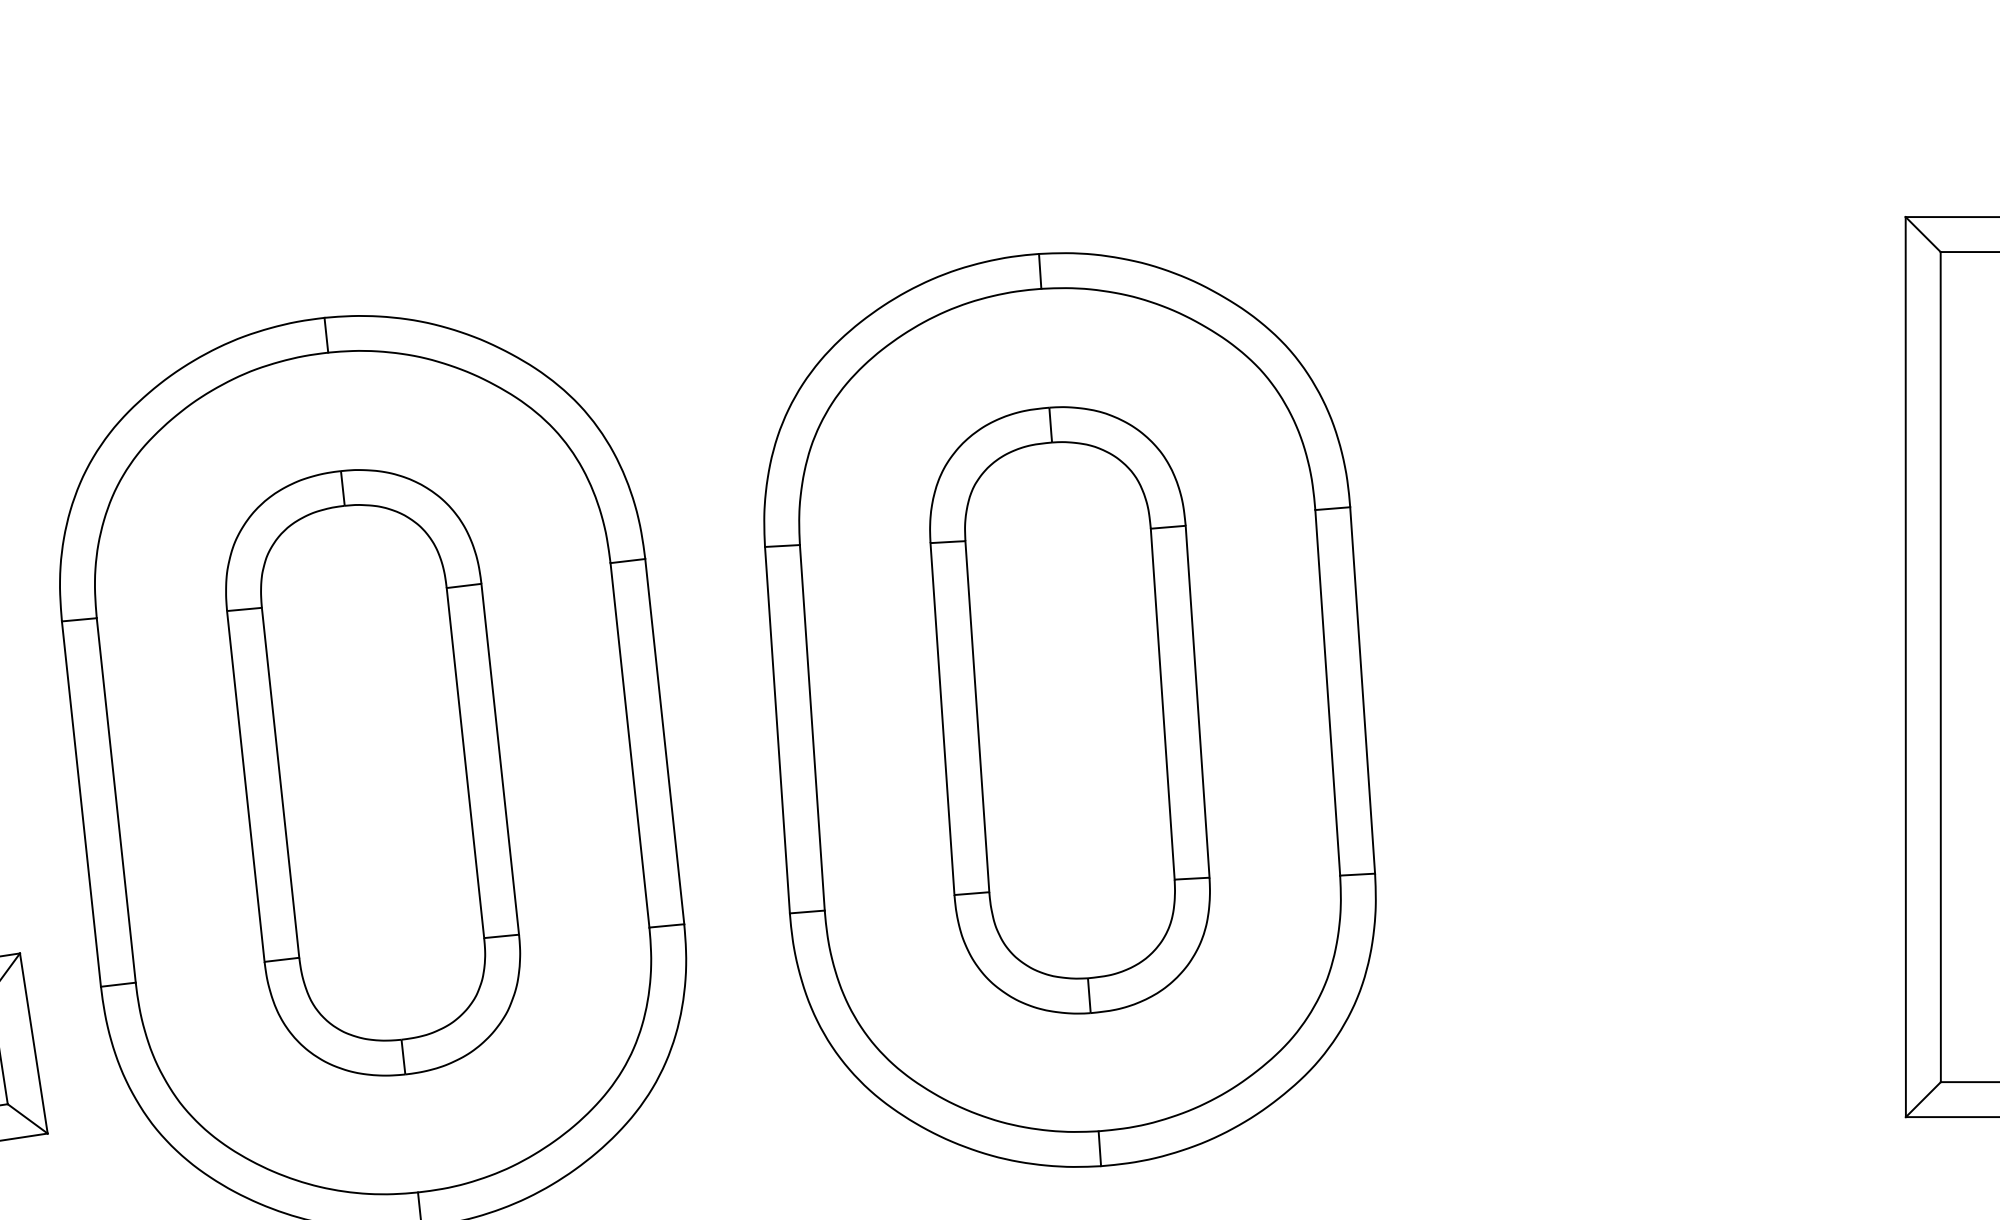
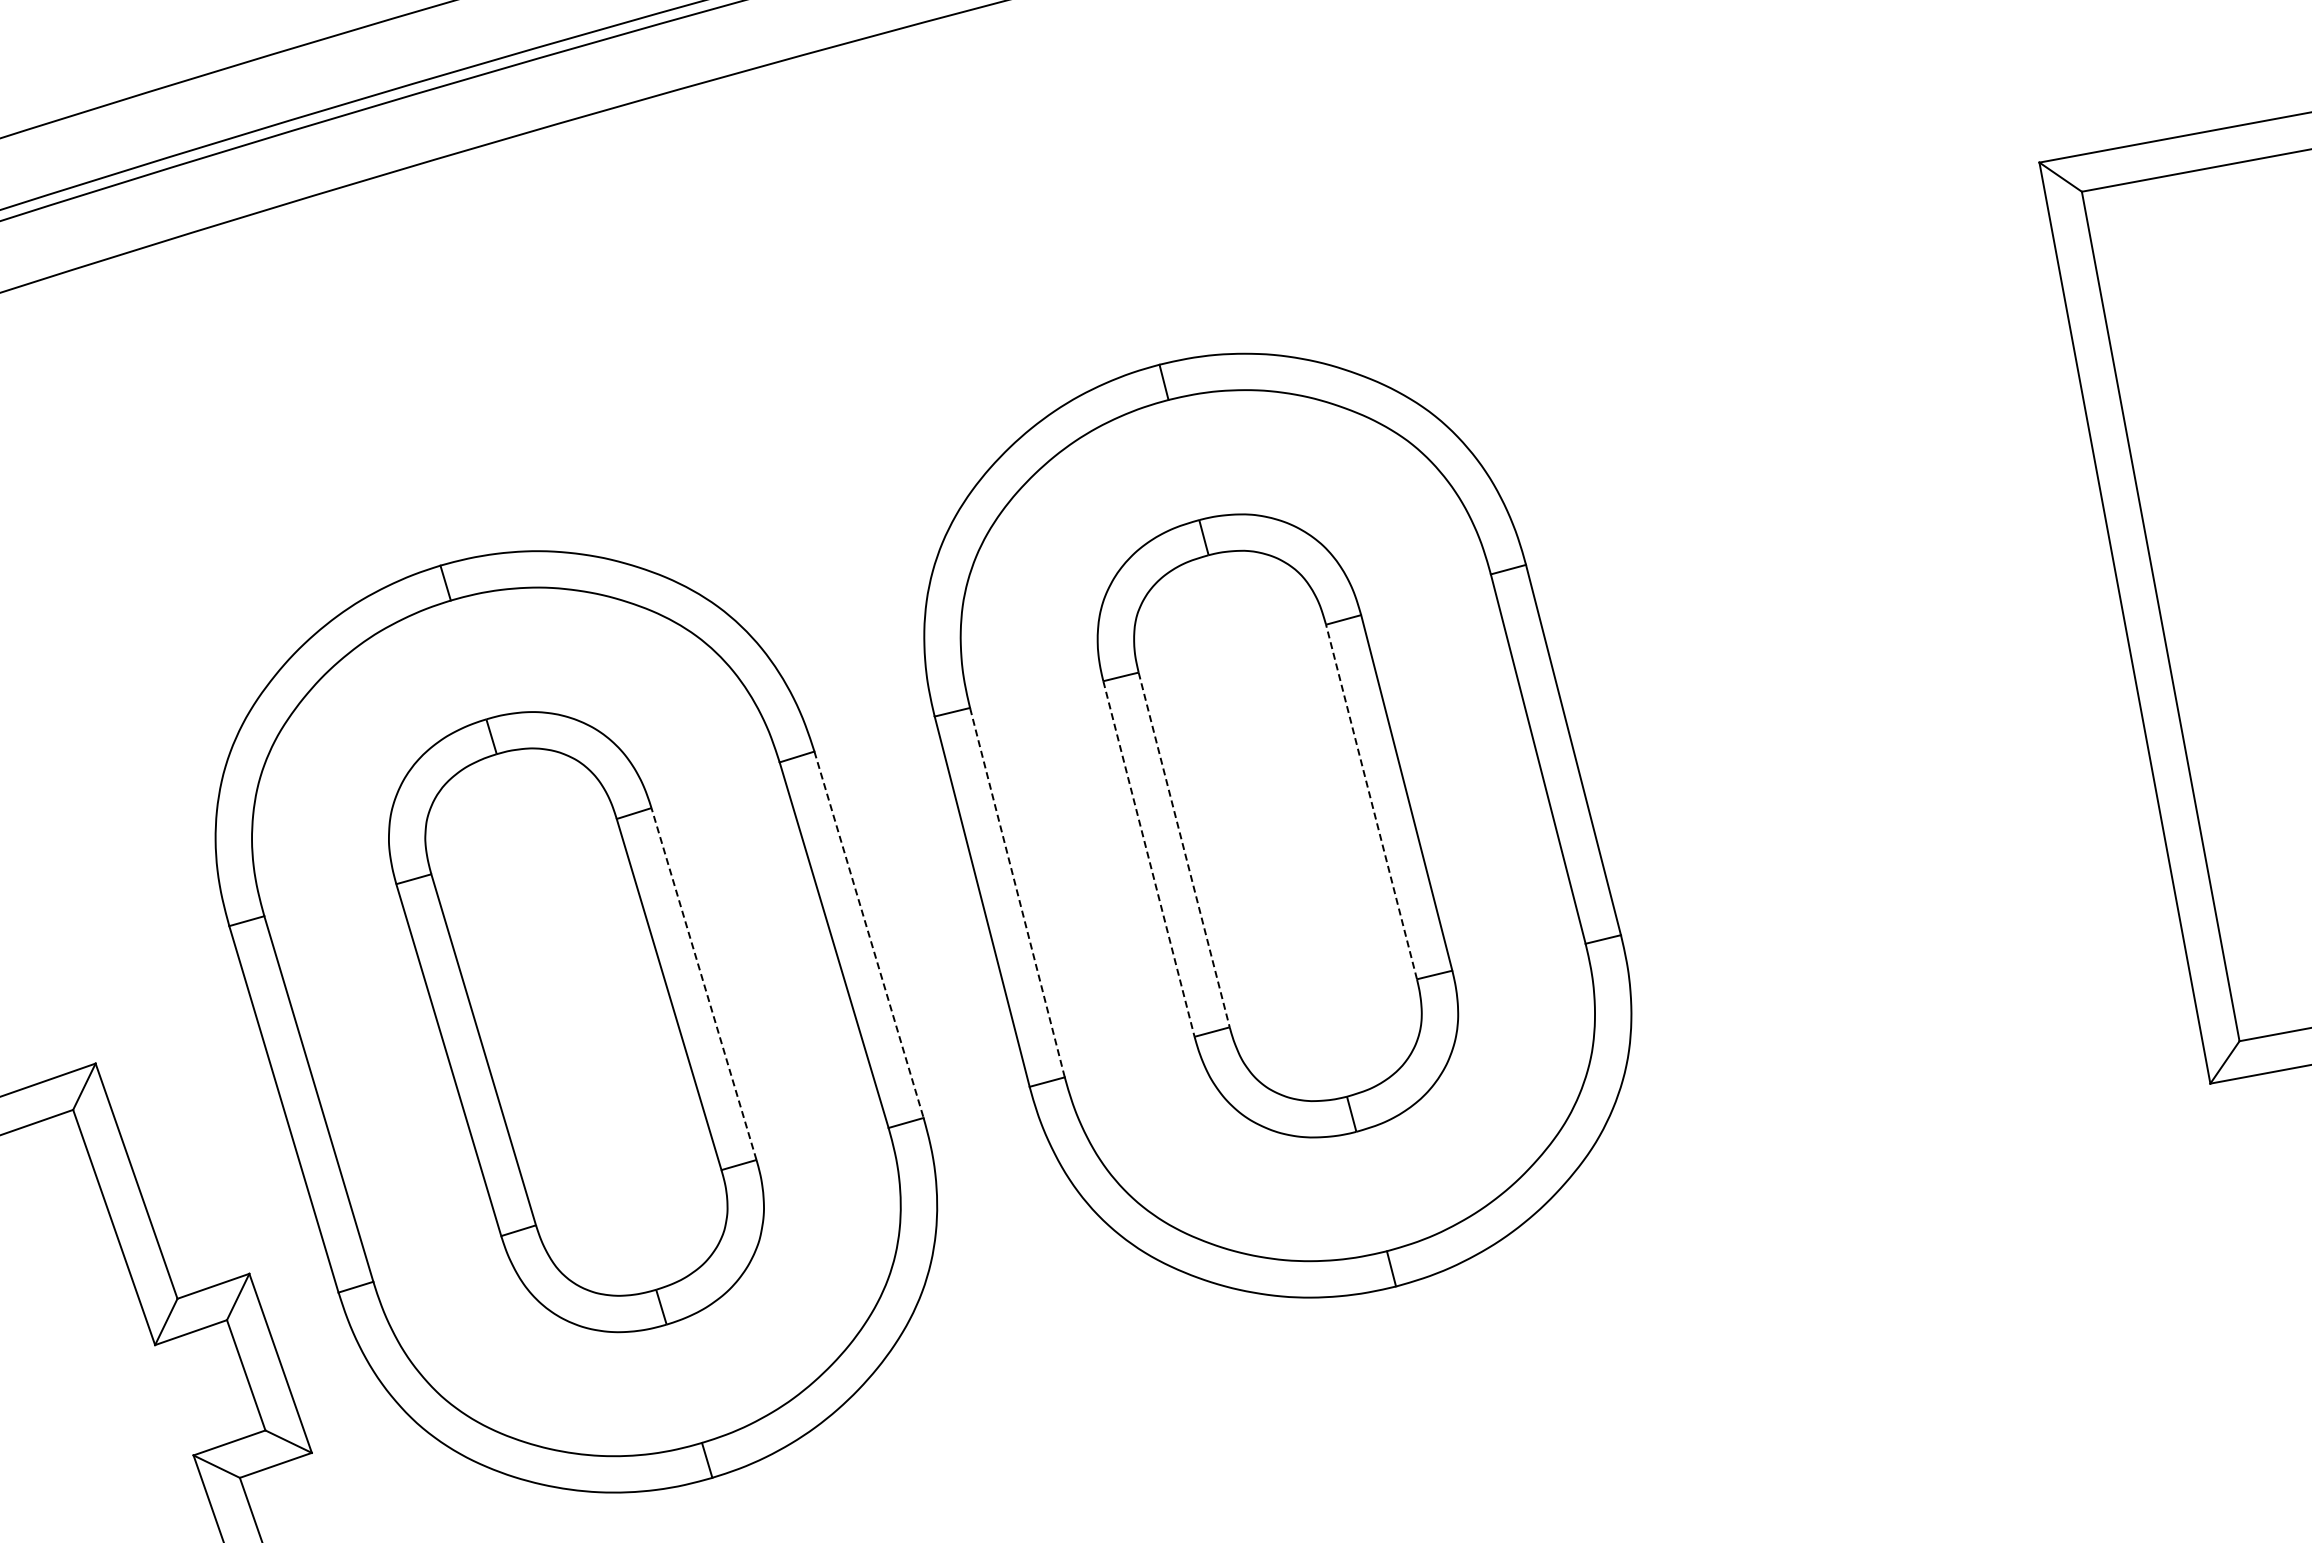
line: (1162, 703) -> (1371, 801), solid -> dashed
line: (977, 717) -> (1184, 850), solid -> dashed
line: (941, 719) -> (1148, 859), solid -> dashed
line: (812, 727) -> (1017, 892), solid -> dashed
line: (665, 742) -> (869, 935), solid -> dashed
line: (500, 759) -> (704, 984), solid -> dashed

